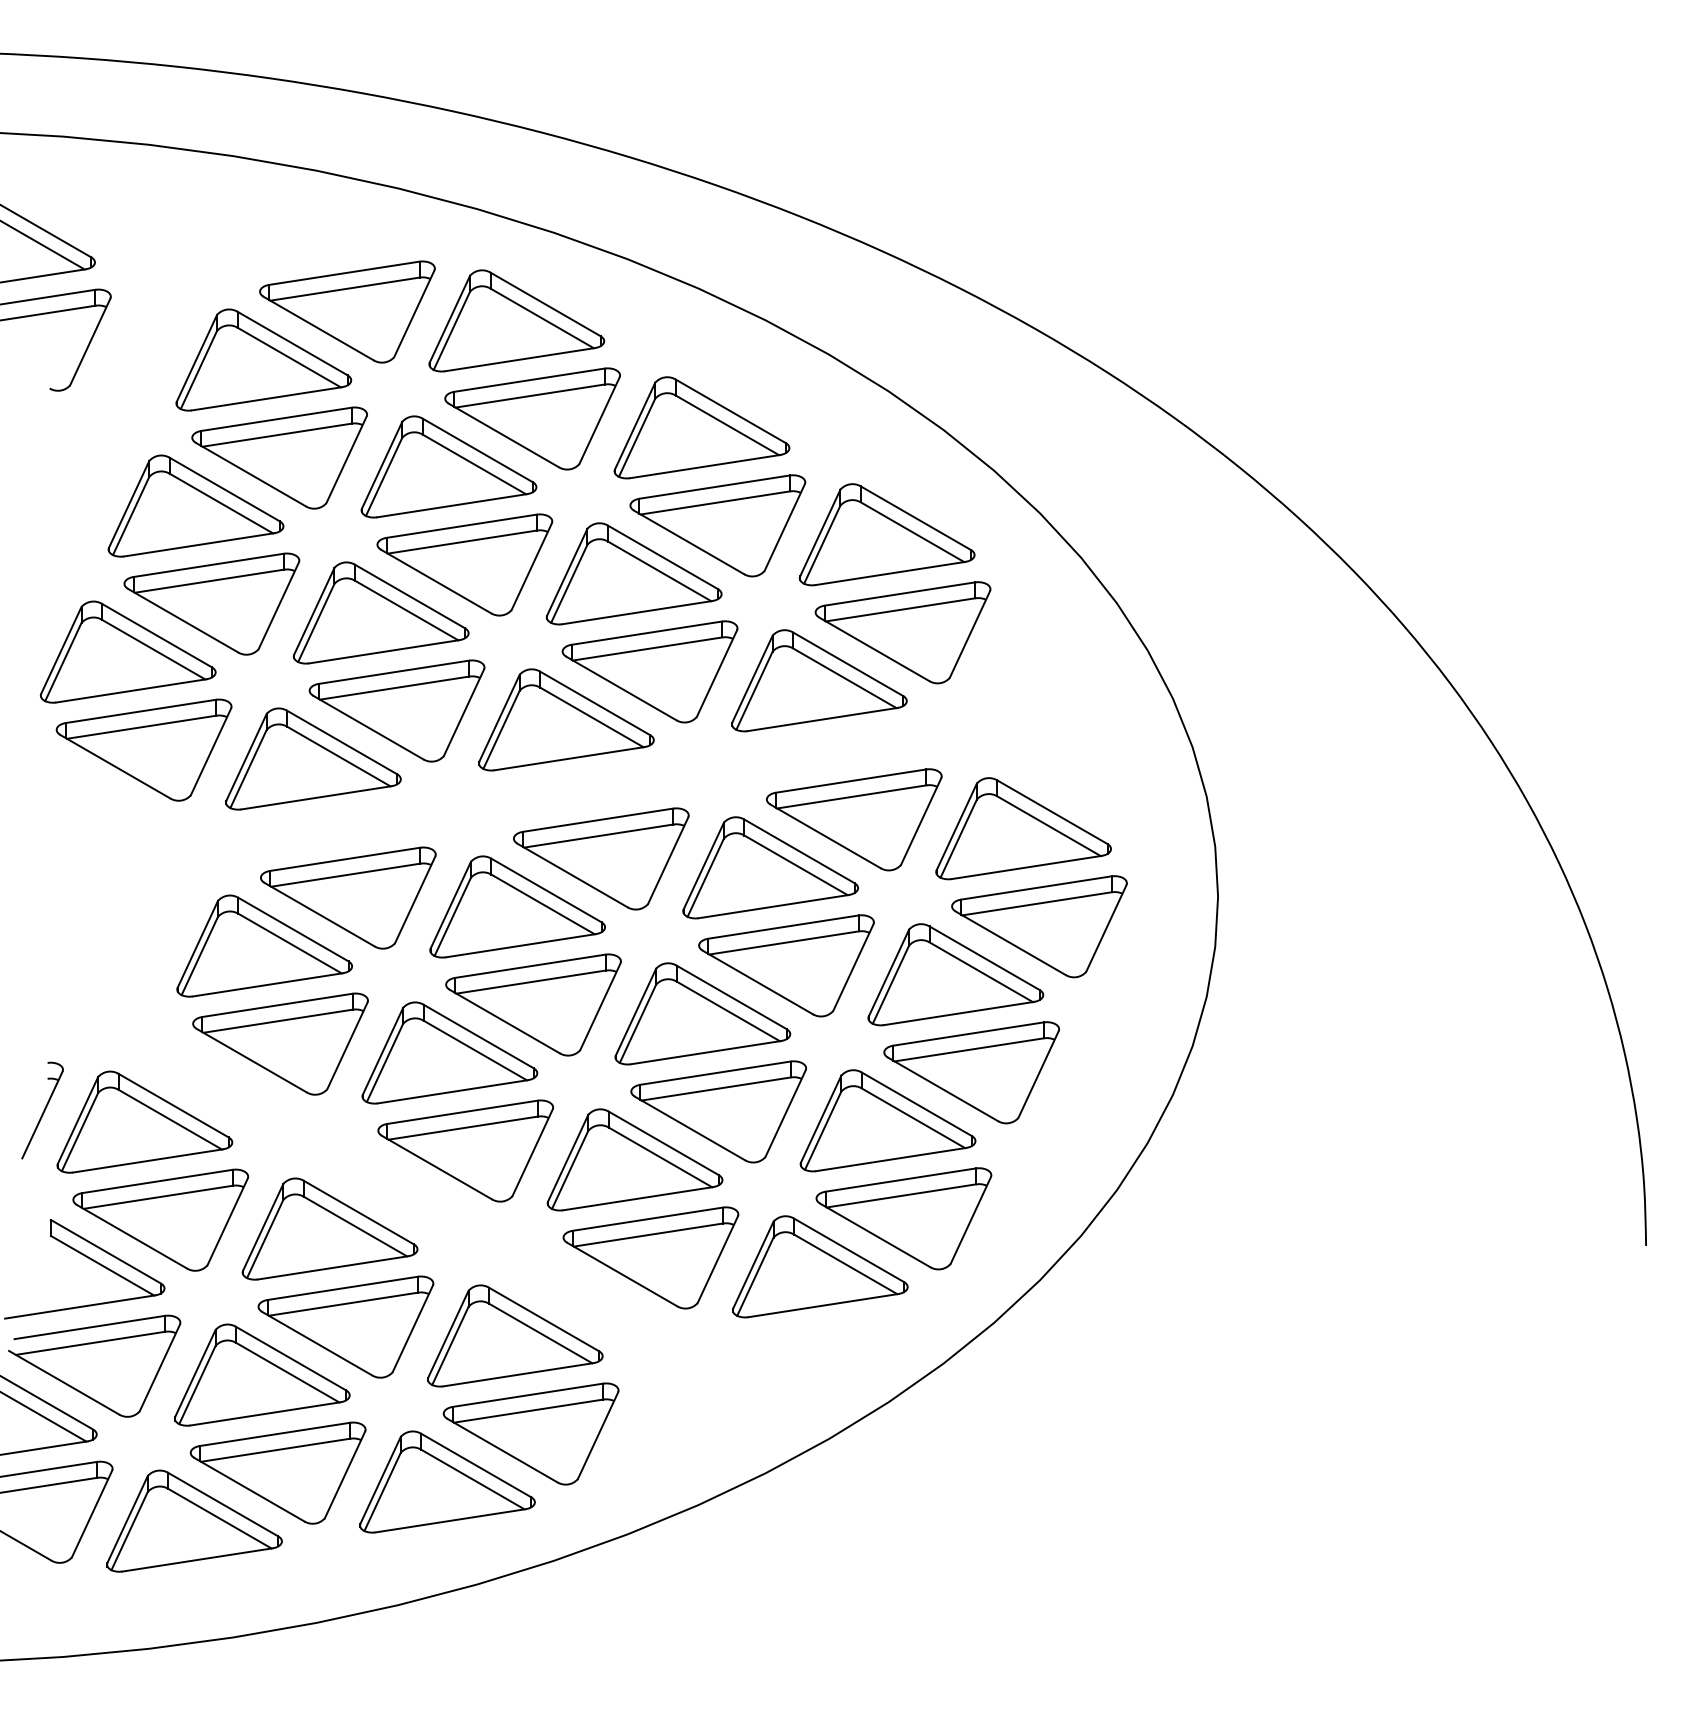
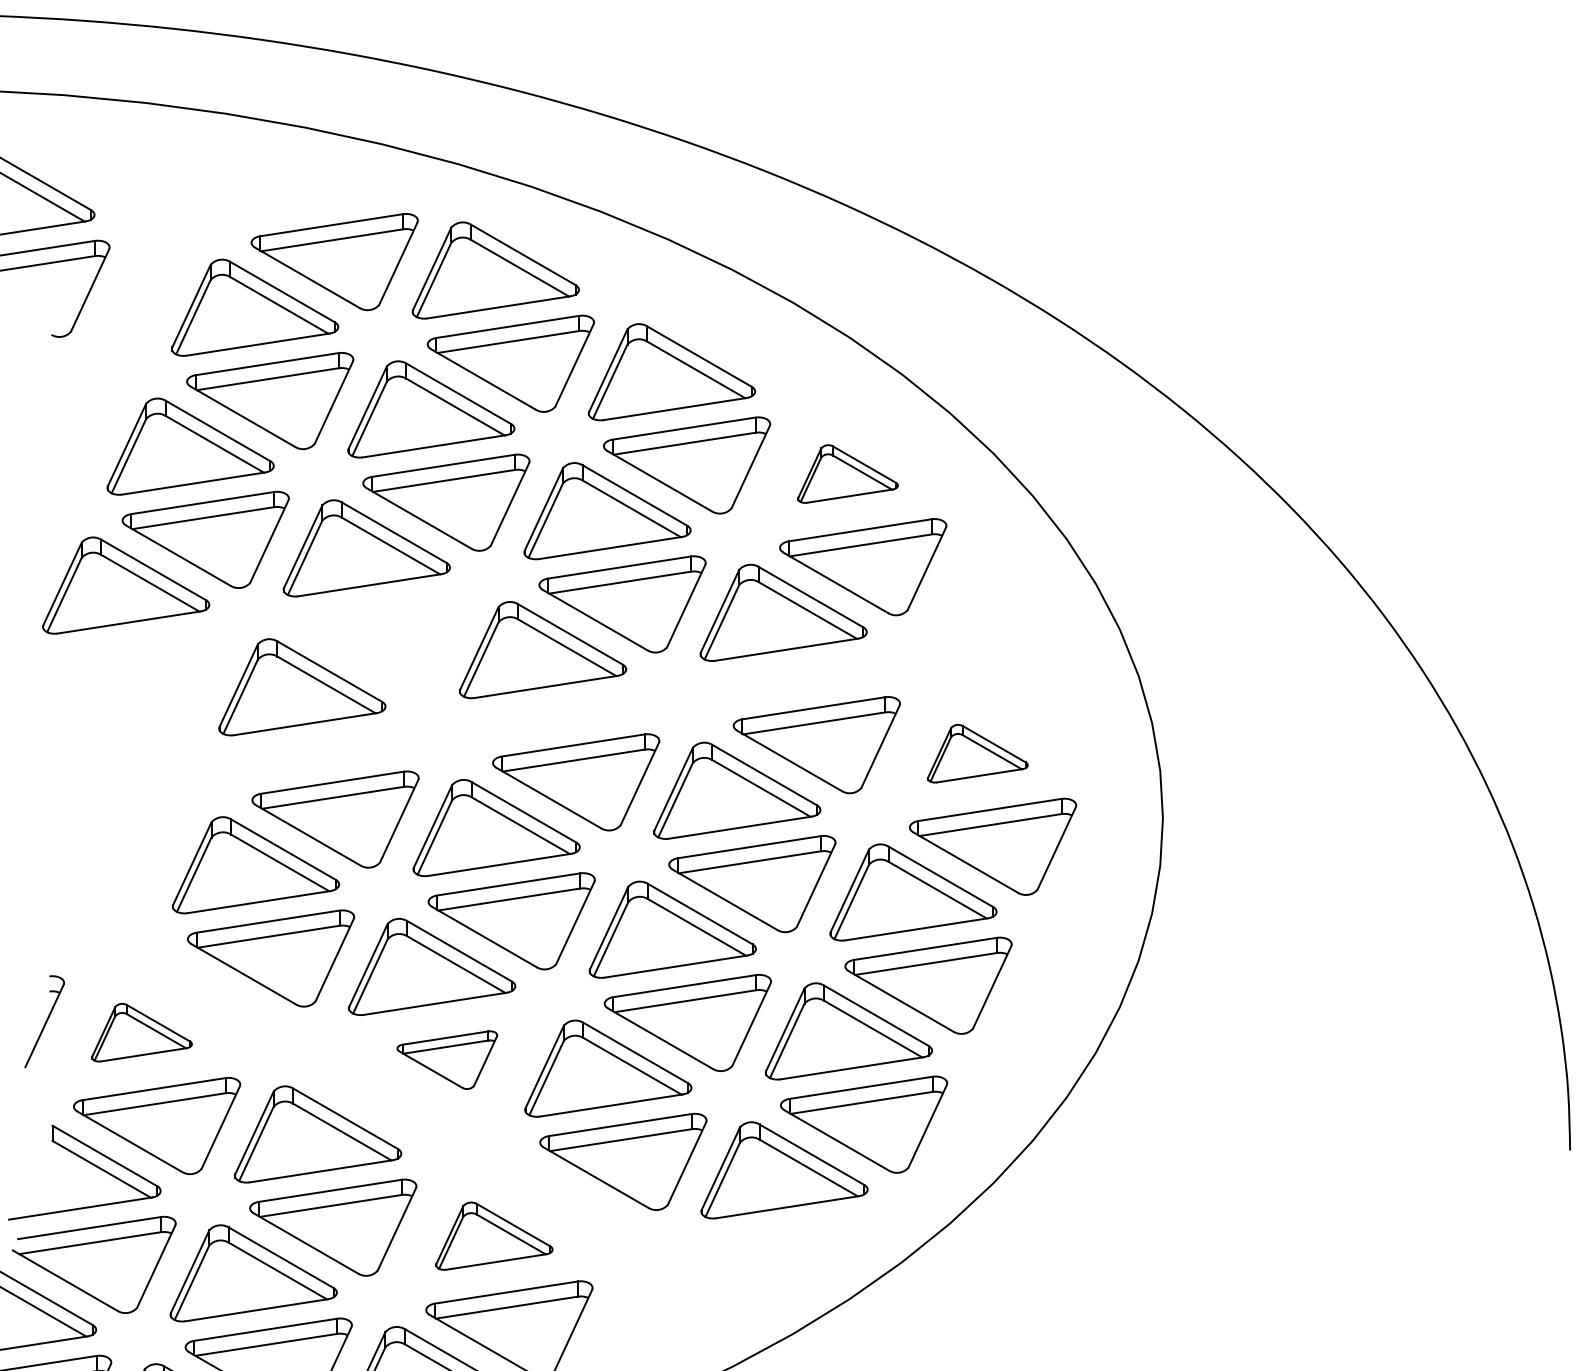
part: (886, 534) -> (847, 473), size x0.6
part: (396, 710) -> (381, 641), removed
part: (143, 749) -> (140, 678), removed
part: (1023, 828) -> (977, 753), size x0.6
part: (144, 1121) -> (141, 1032), size x0.6
part: (465, 1150) -> (447, 1059), size x0.6
part: (515, 1335) -> (494, 1235), size x0.7

